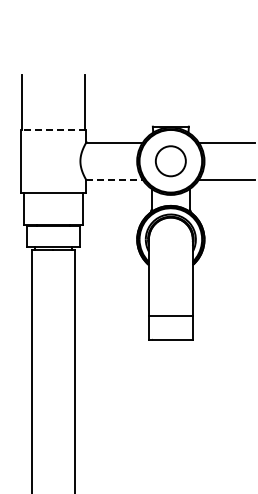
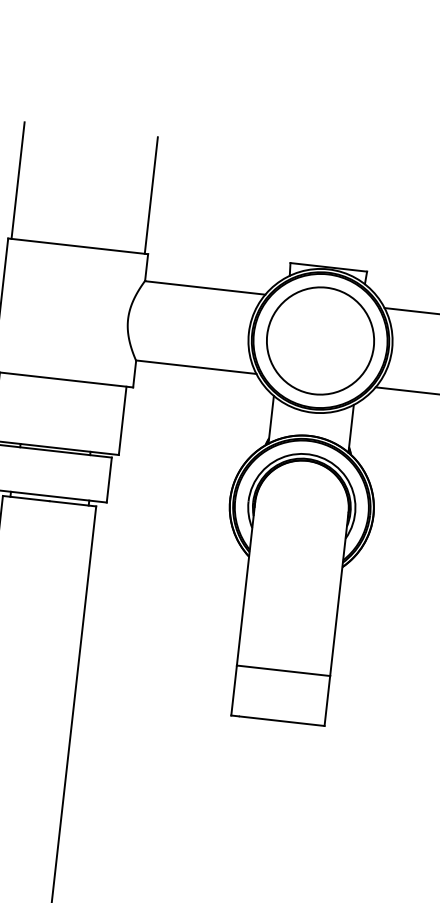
line: (53, 129) -> (78, 245), dashed -> solid
circle: (170, 161) -> (319, 341), size x1.67
line: (115, 179) -> (198, 366), dashed -> solid

